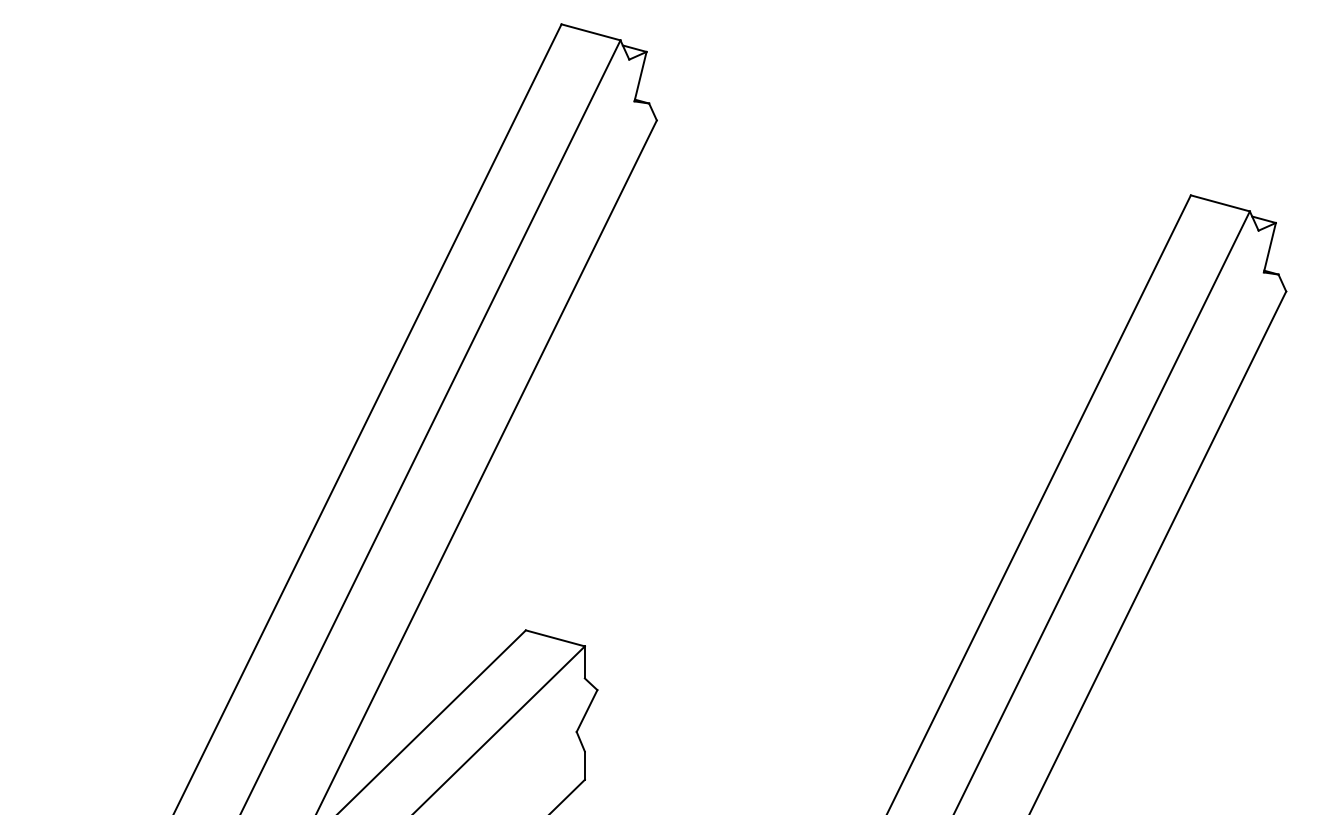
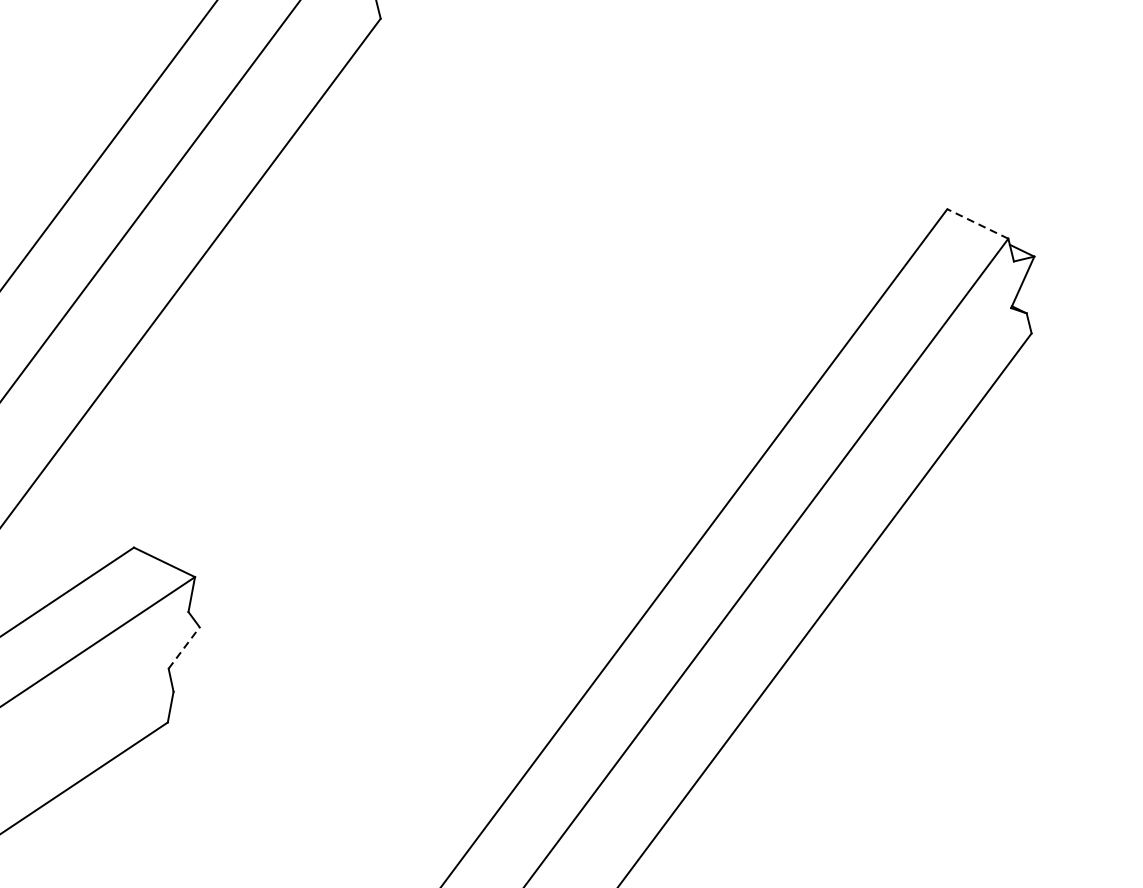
line: (1220, 203) -> (977, 224), solid -> dashed
line: (587, 710) -> (184, 647), solid -> dashed

